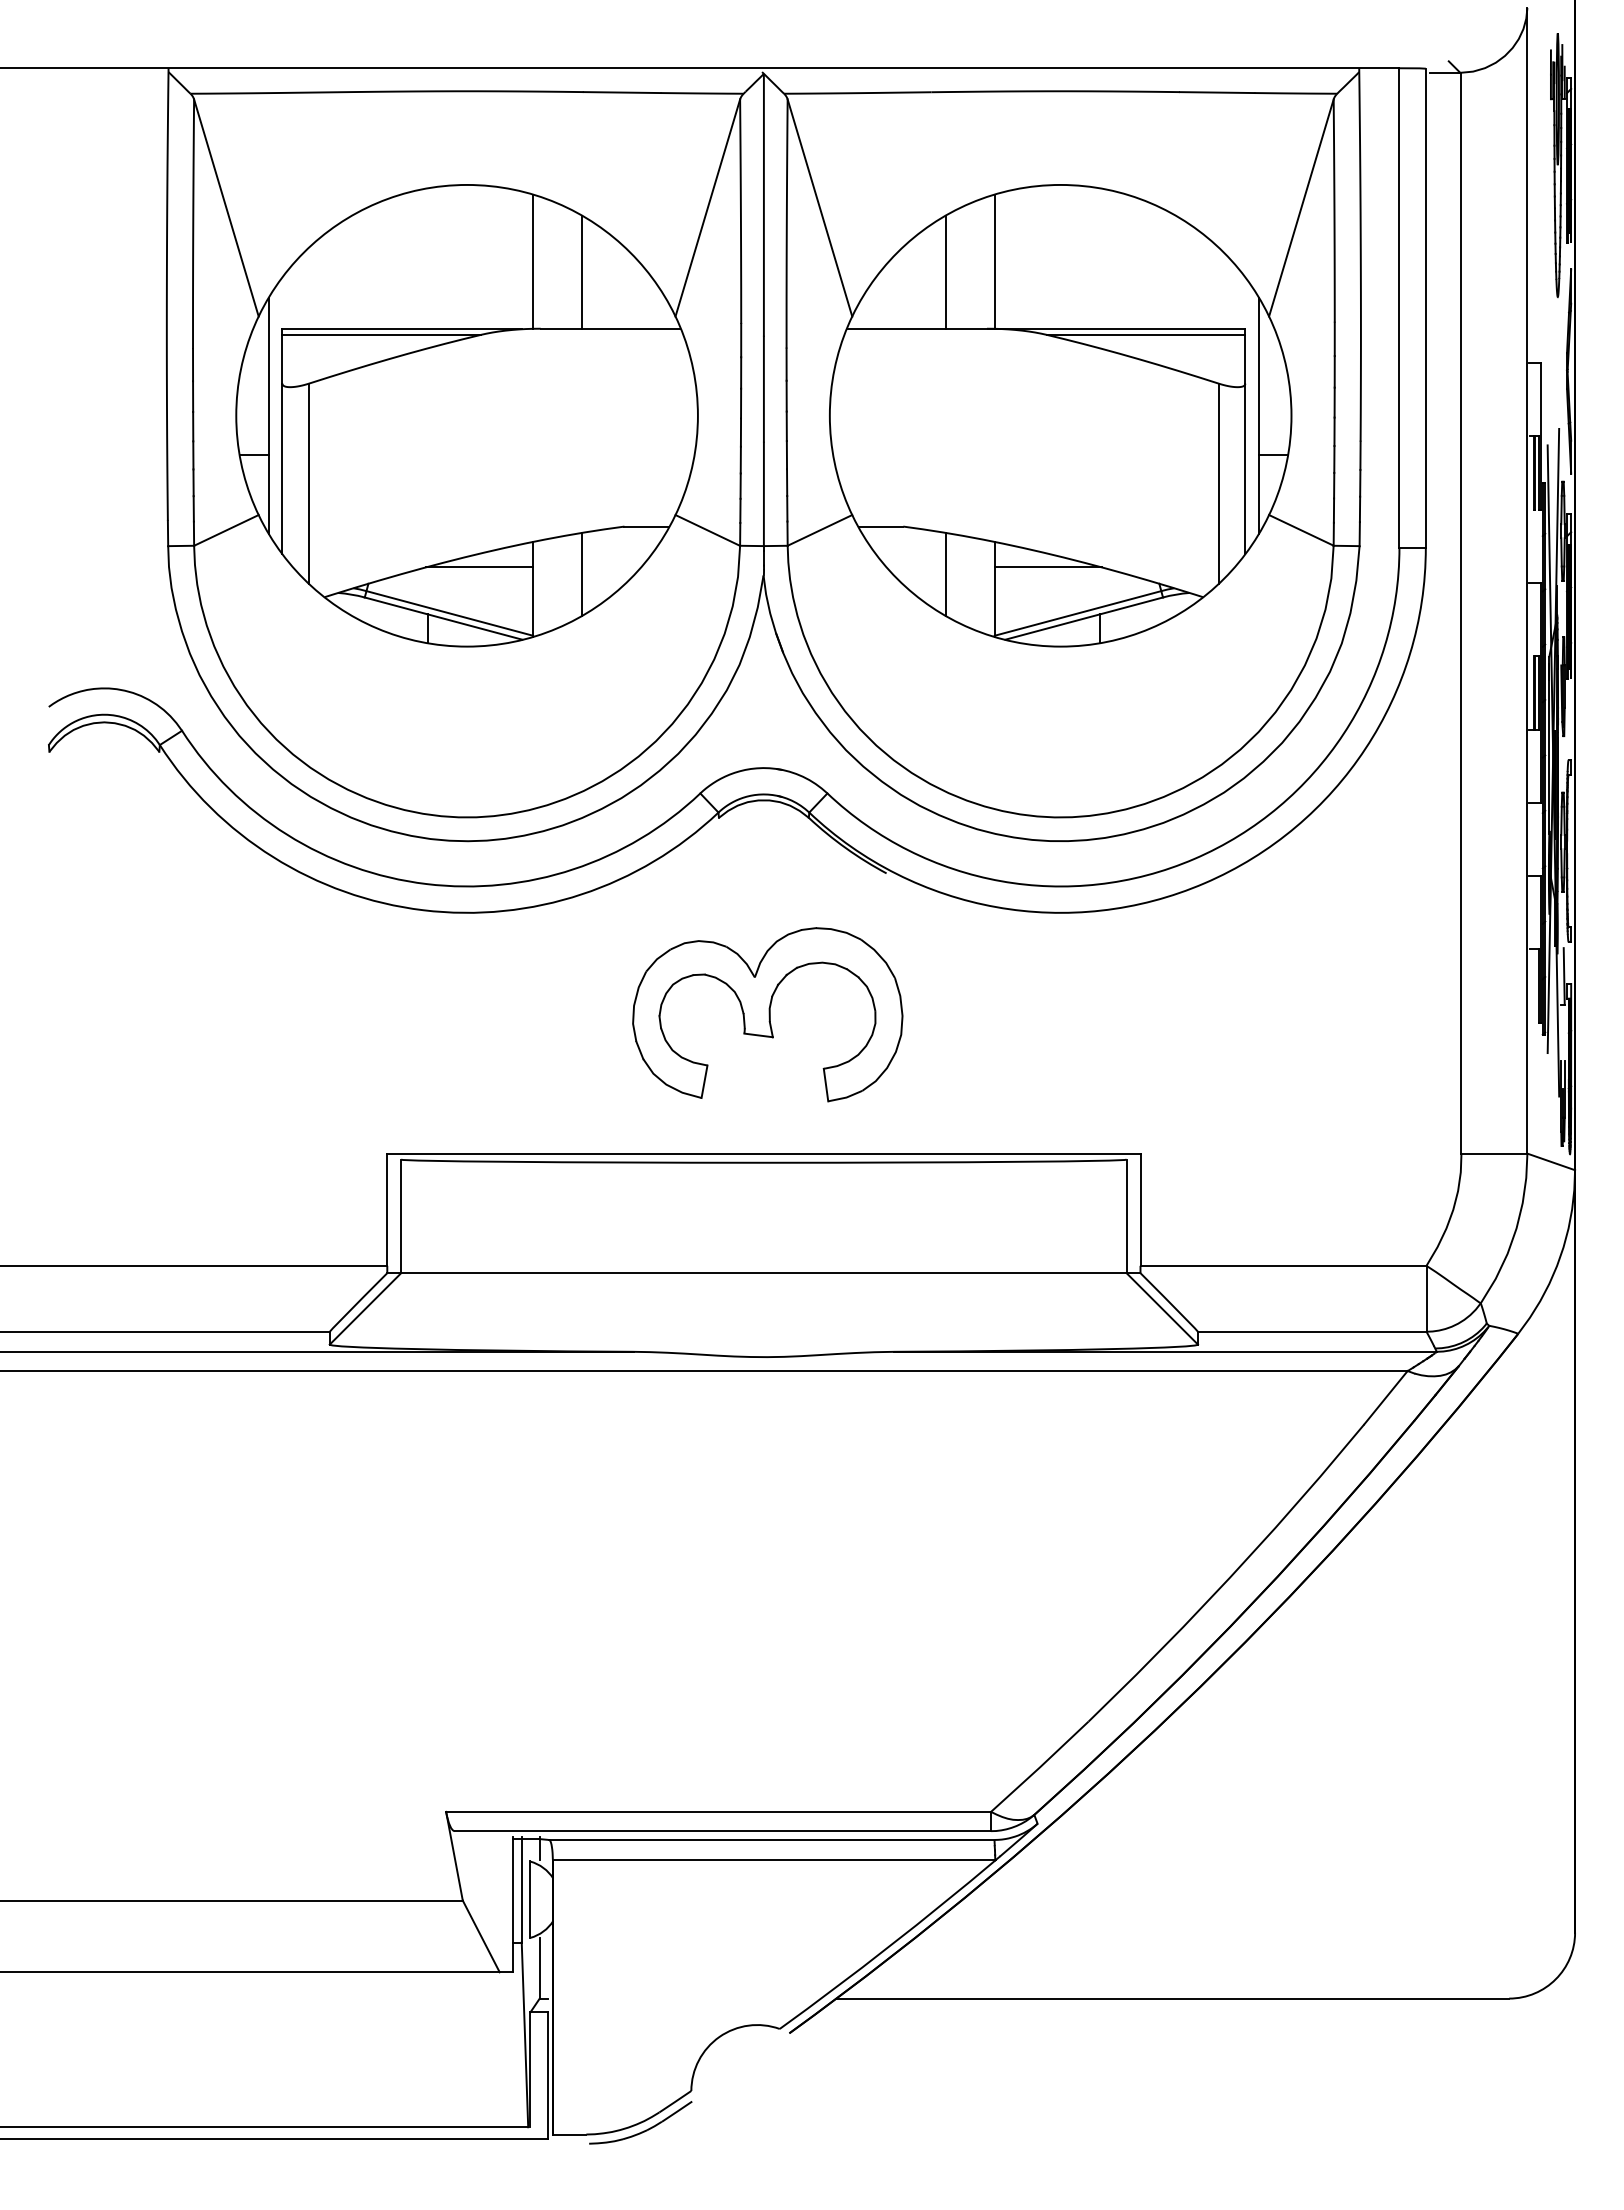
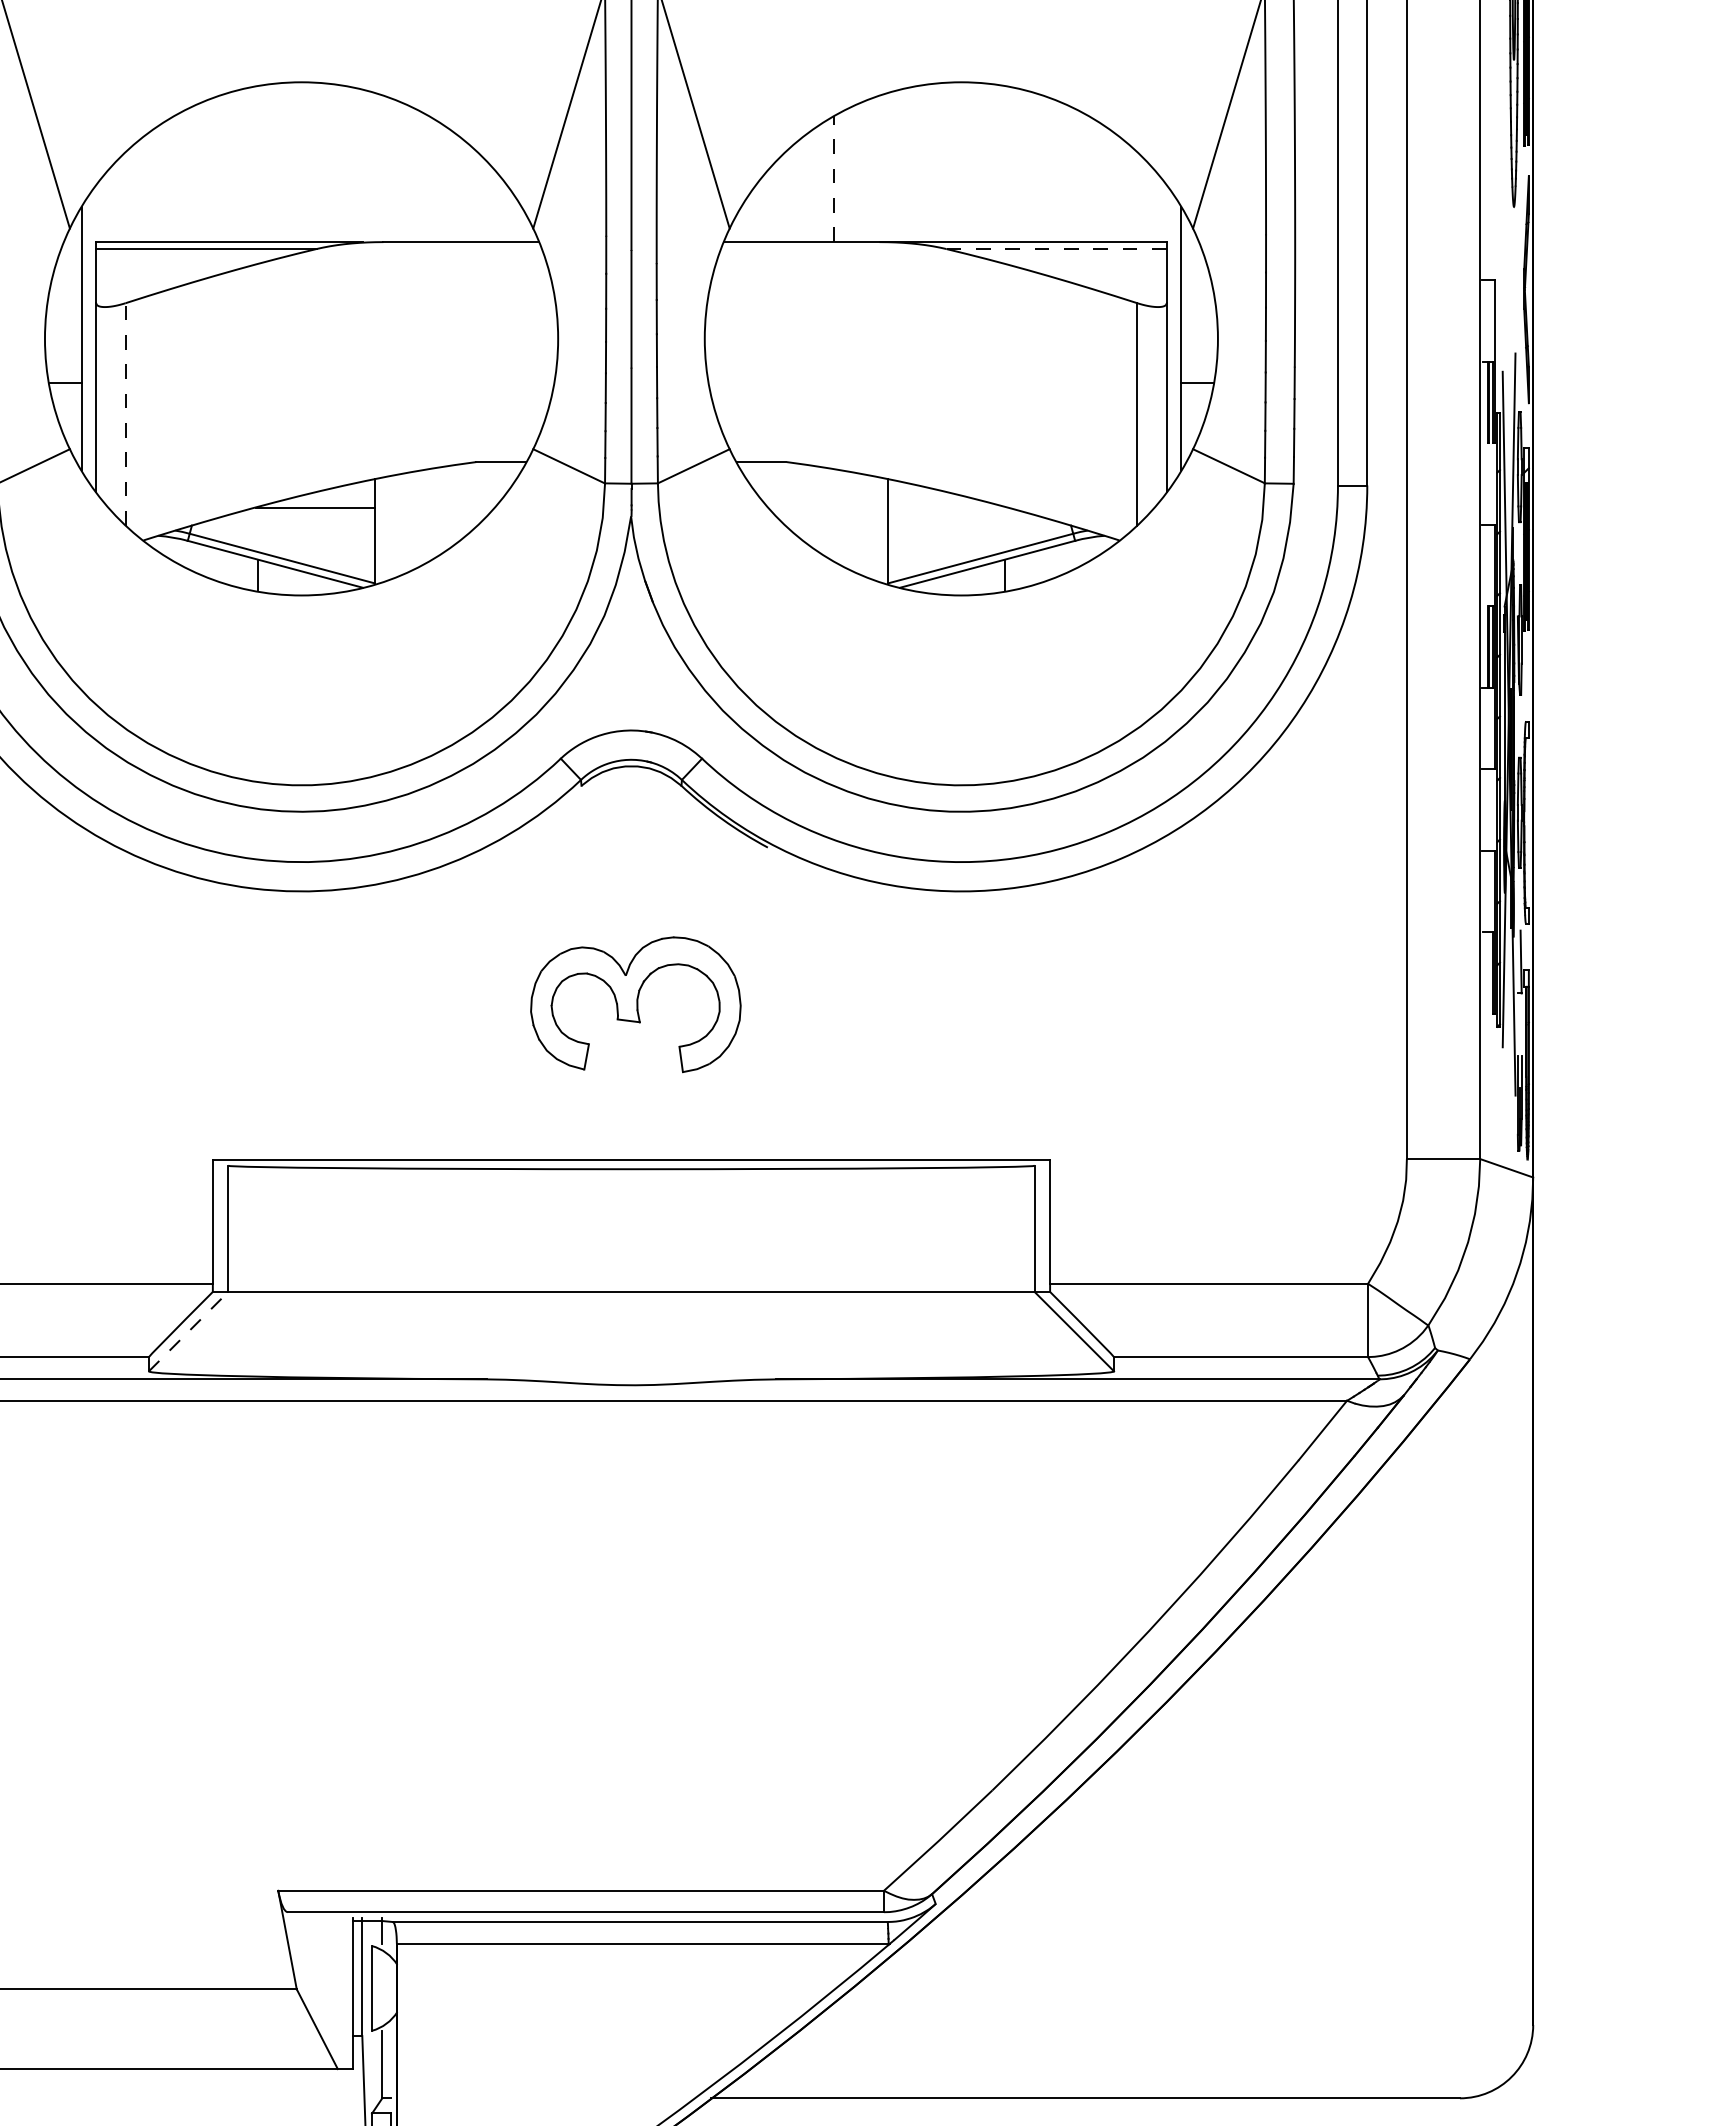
line: (533, 261) -> (375, 167), removed
line: (994, 261) -> (887, 167), removed
line: (581, 271) -> (428, 178), removed
line: (946, 272) -> (834, 179), solid -> dashed
line: (1145, 334) -> (1055, 248), solid -> dashed
line: (308, 483) -> (125, 414), solid -> dashed
line: (1048, 567) -> (947, 507), removed
line: (581, 574) -> (428, 515), removed
line: (946, 574) -> (834, 515), removed
part: (767, 1014) -> (635, 1004), size x0.7
line: (365, 1308) -> (188, 1331), solid -> dashed

